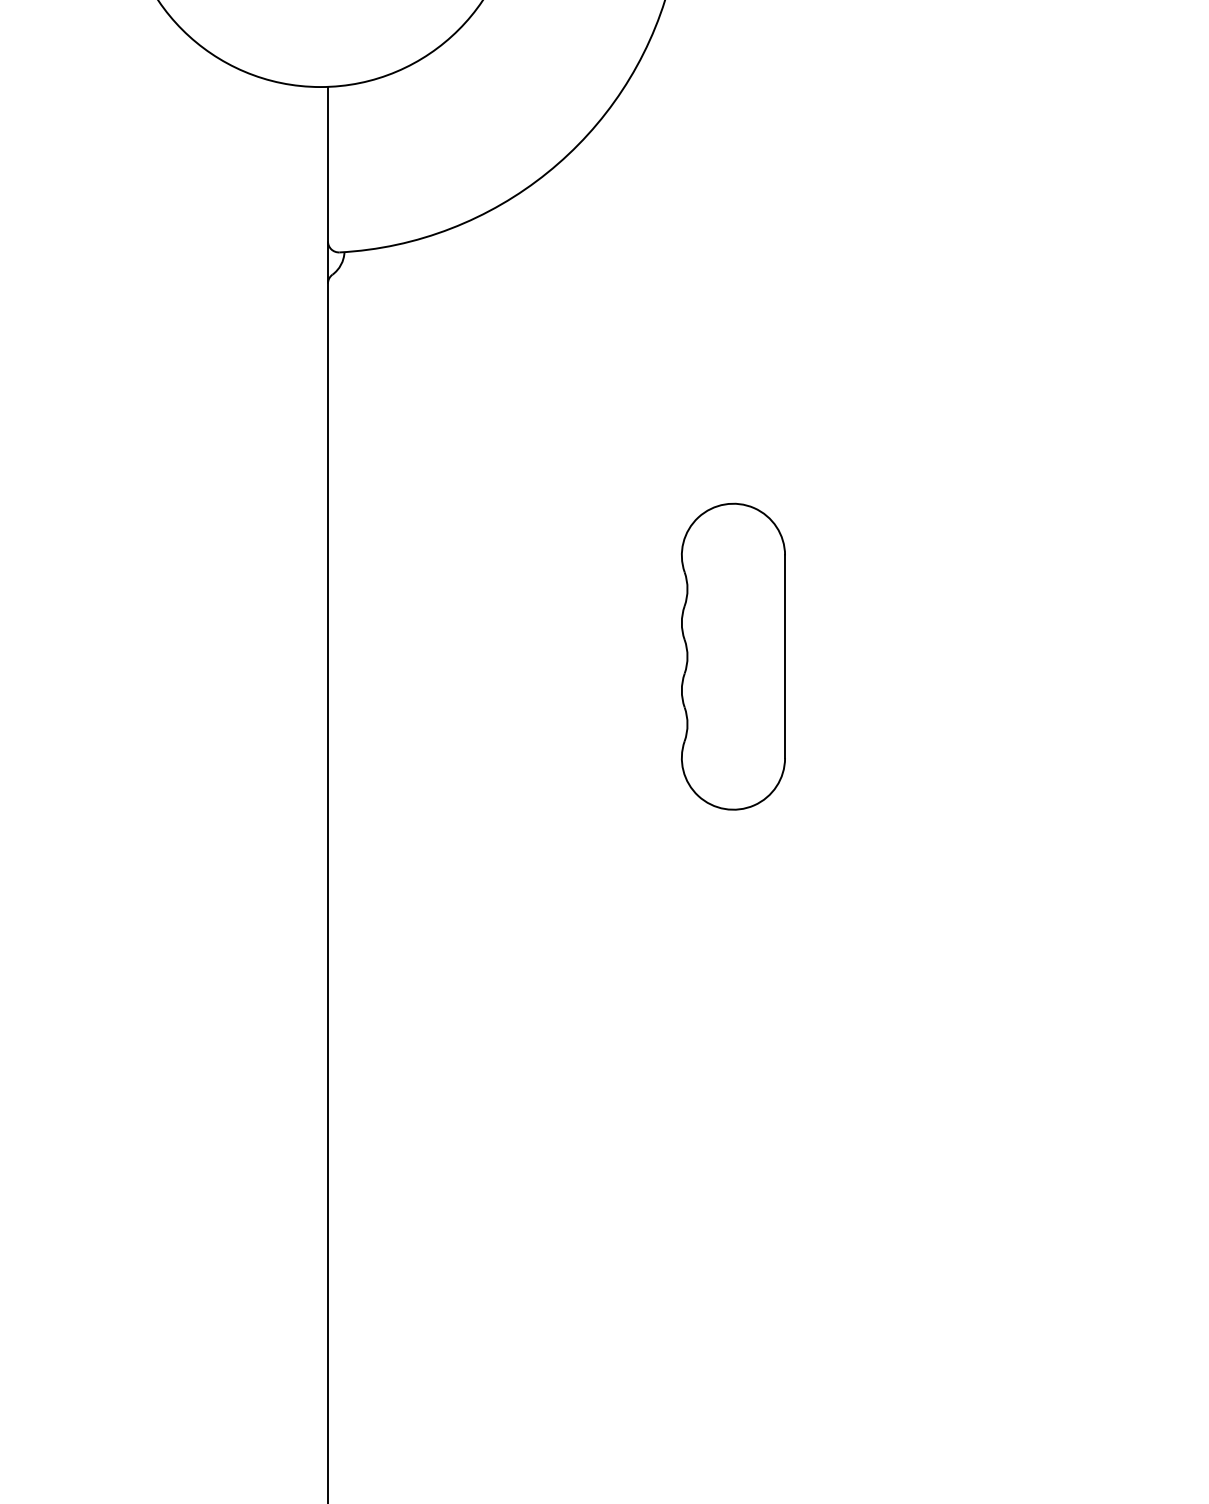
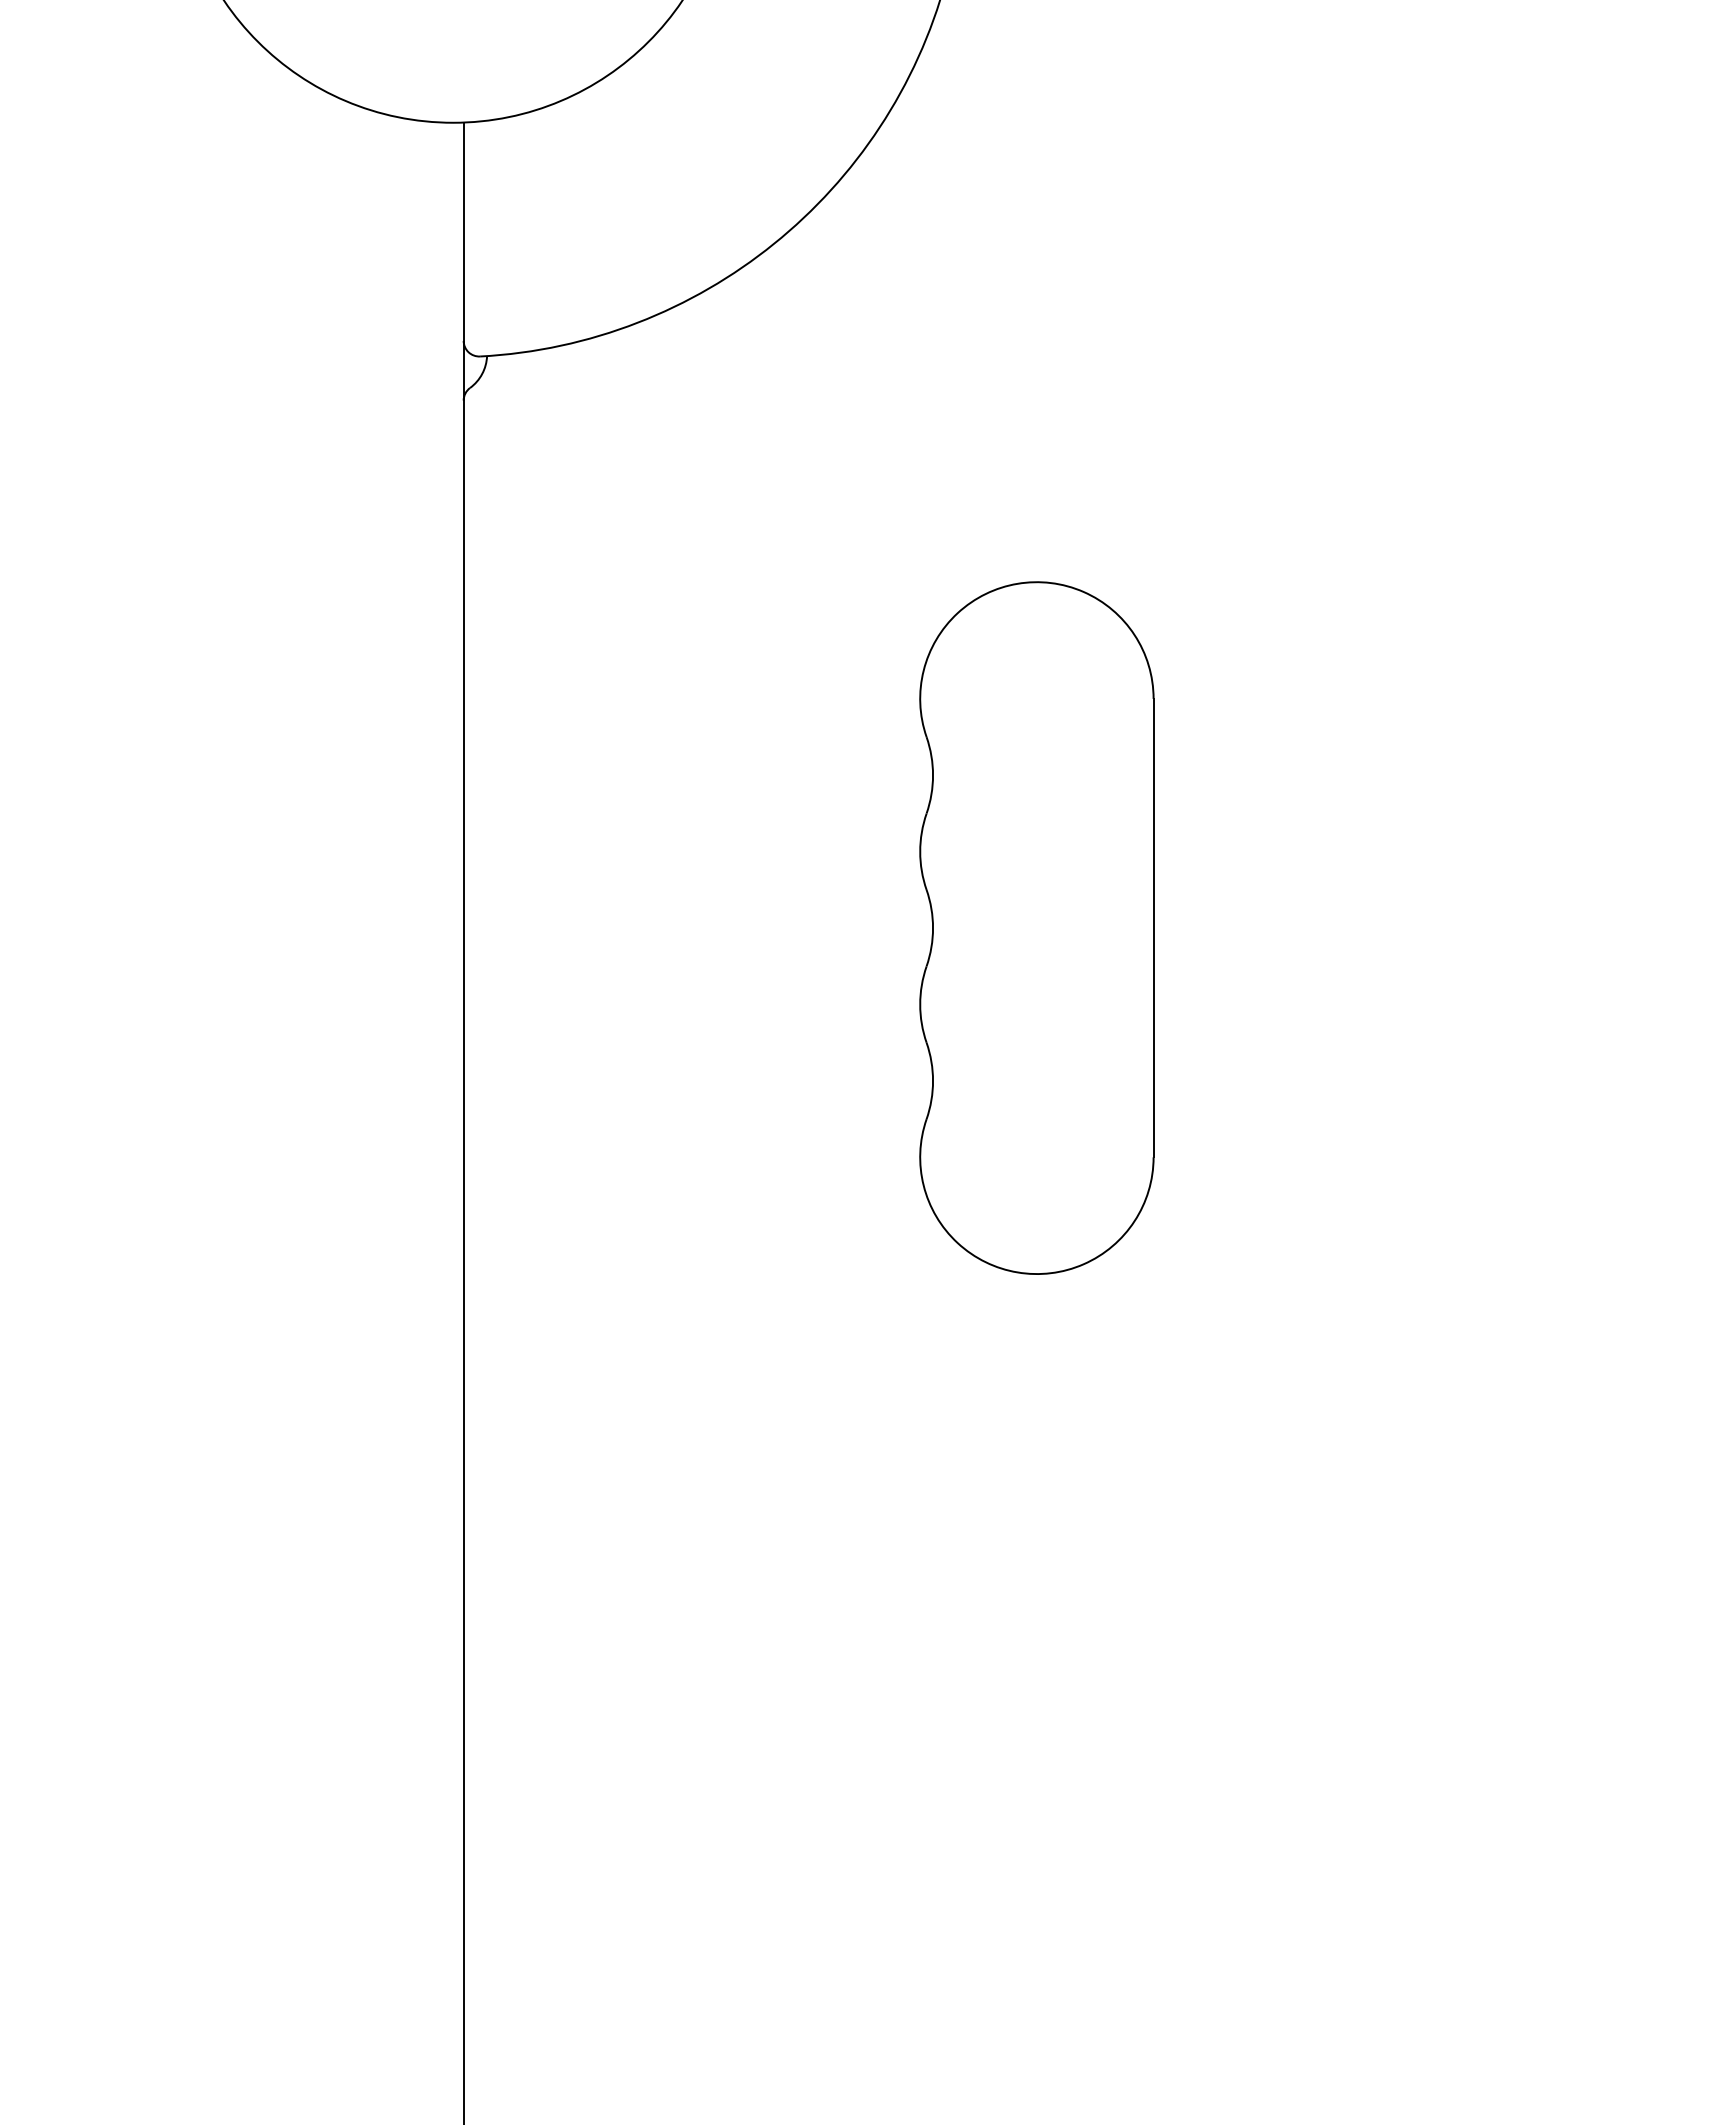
part: (733, 656) -> (1036, 927), size x1.6

